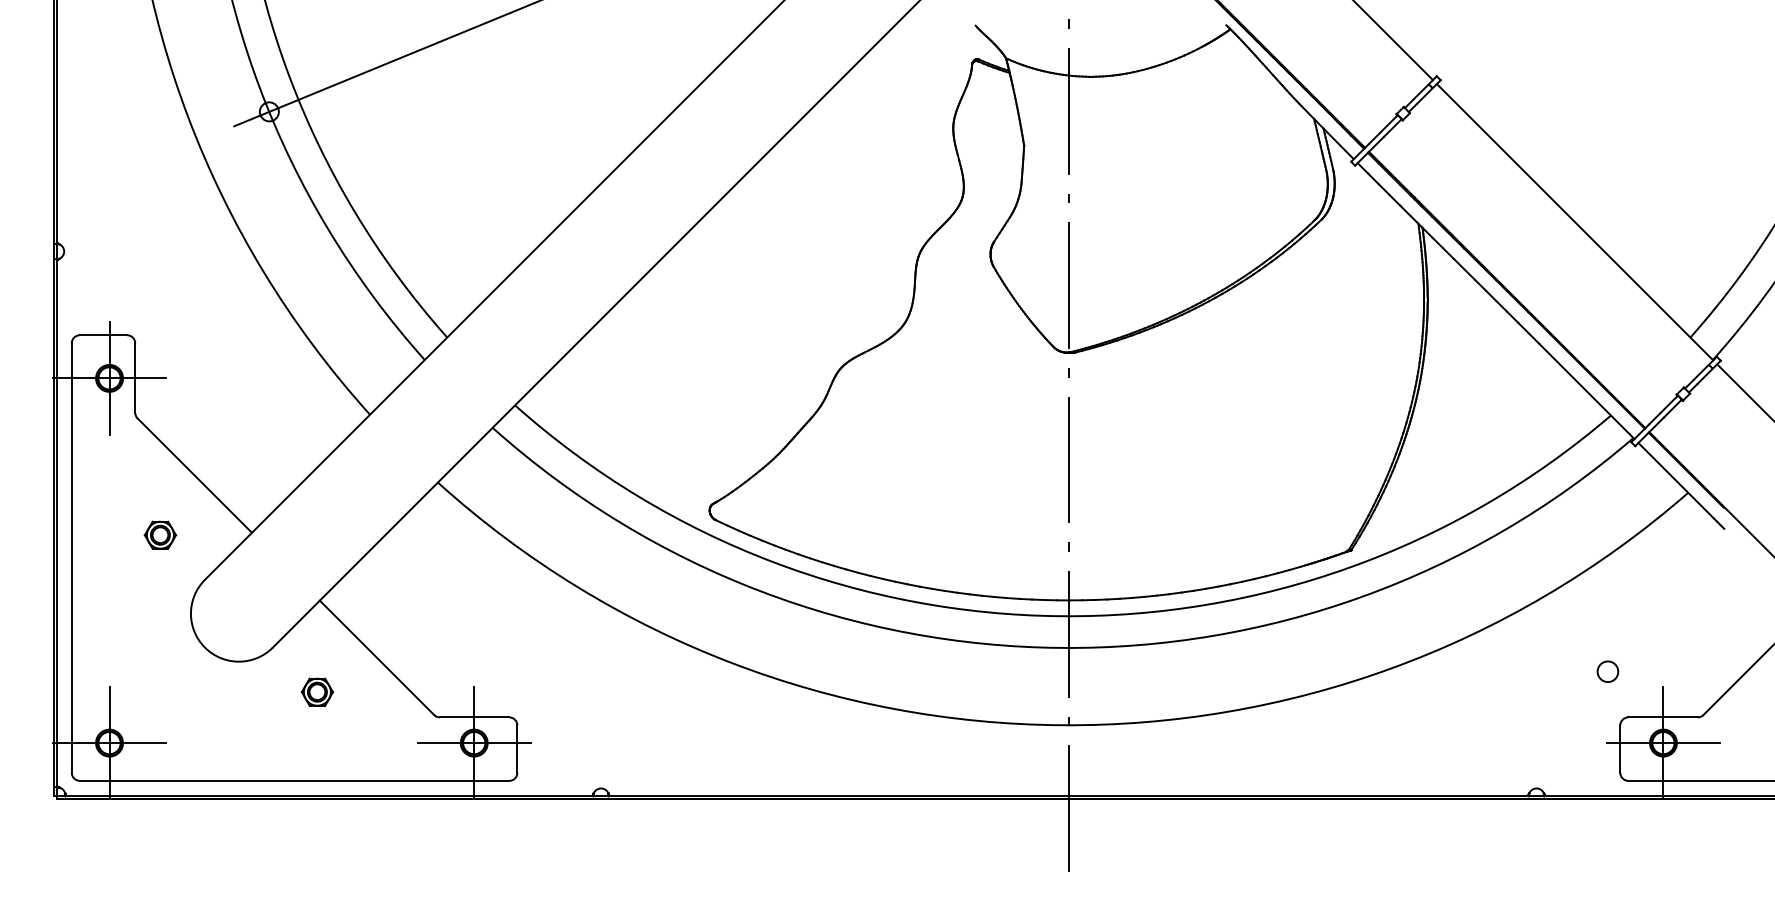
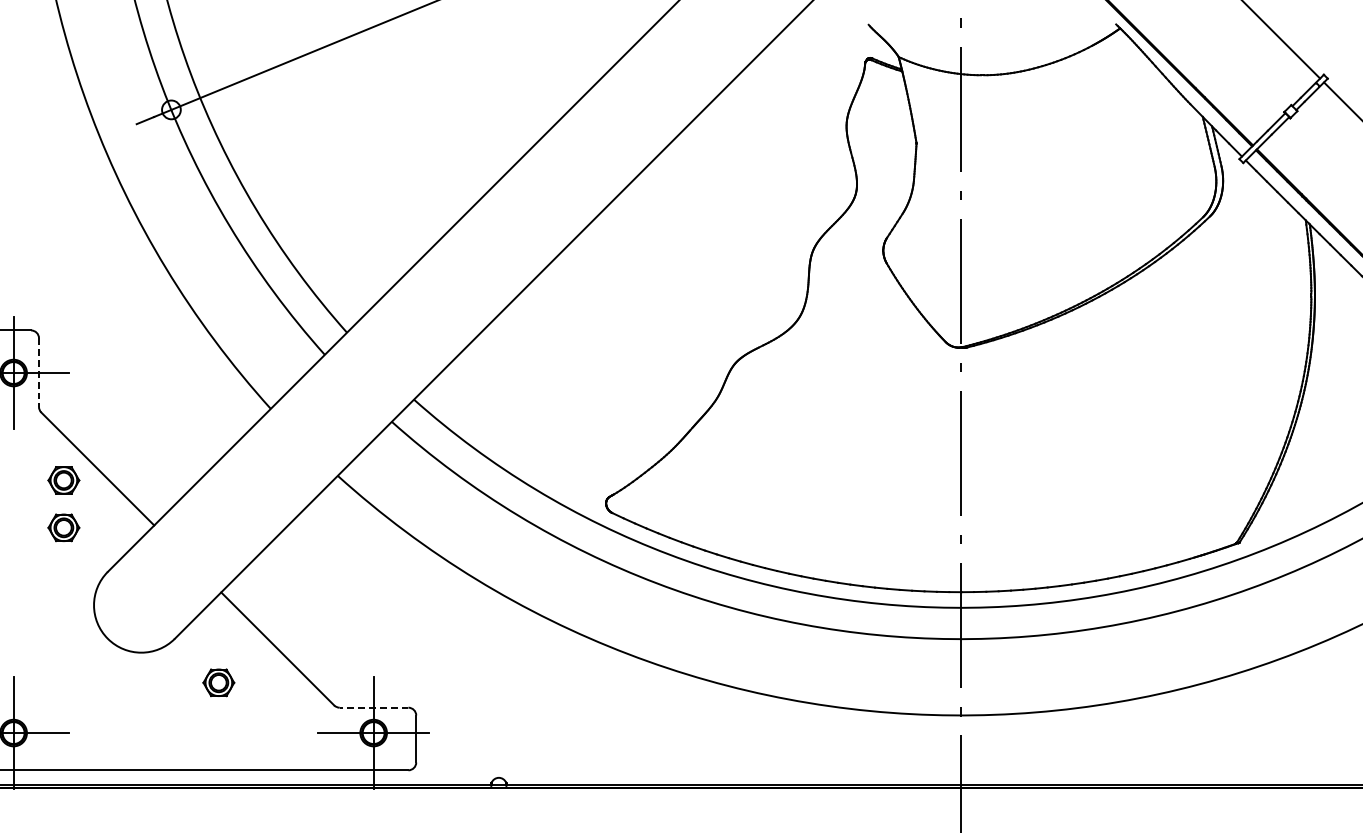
line: (135, 377) -> (39, 372), solid -> dashed
part: (160, 486) -> (63, 479), added
line: (474, 717) -> (373, 707), solid -> dashed

